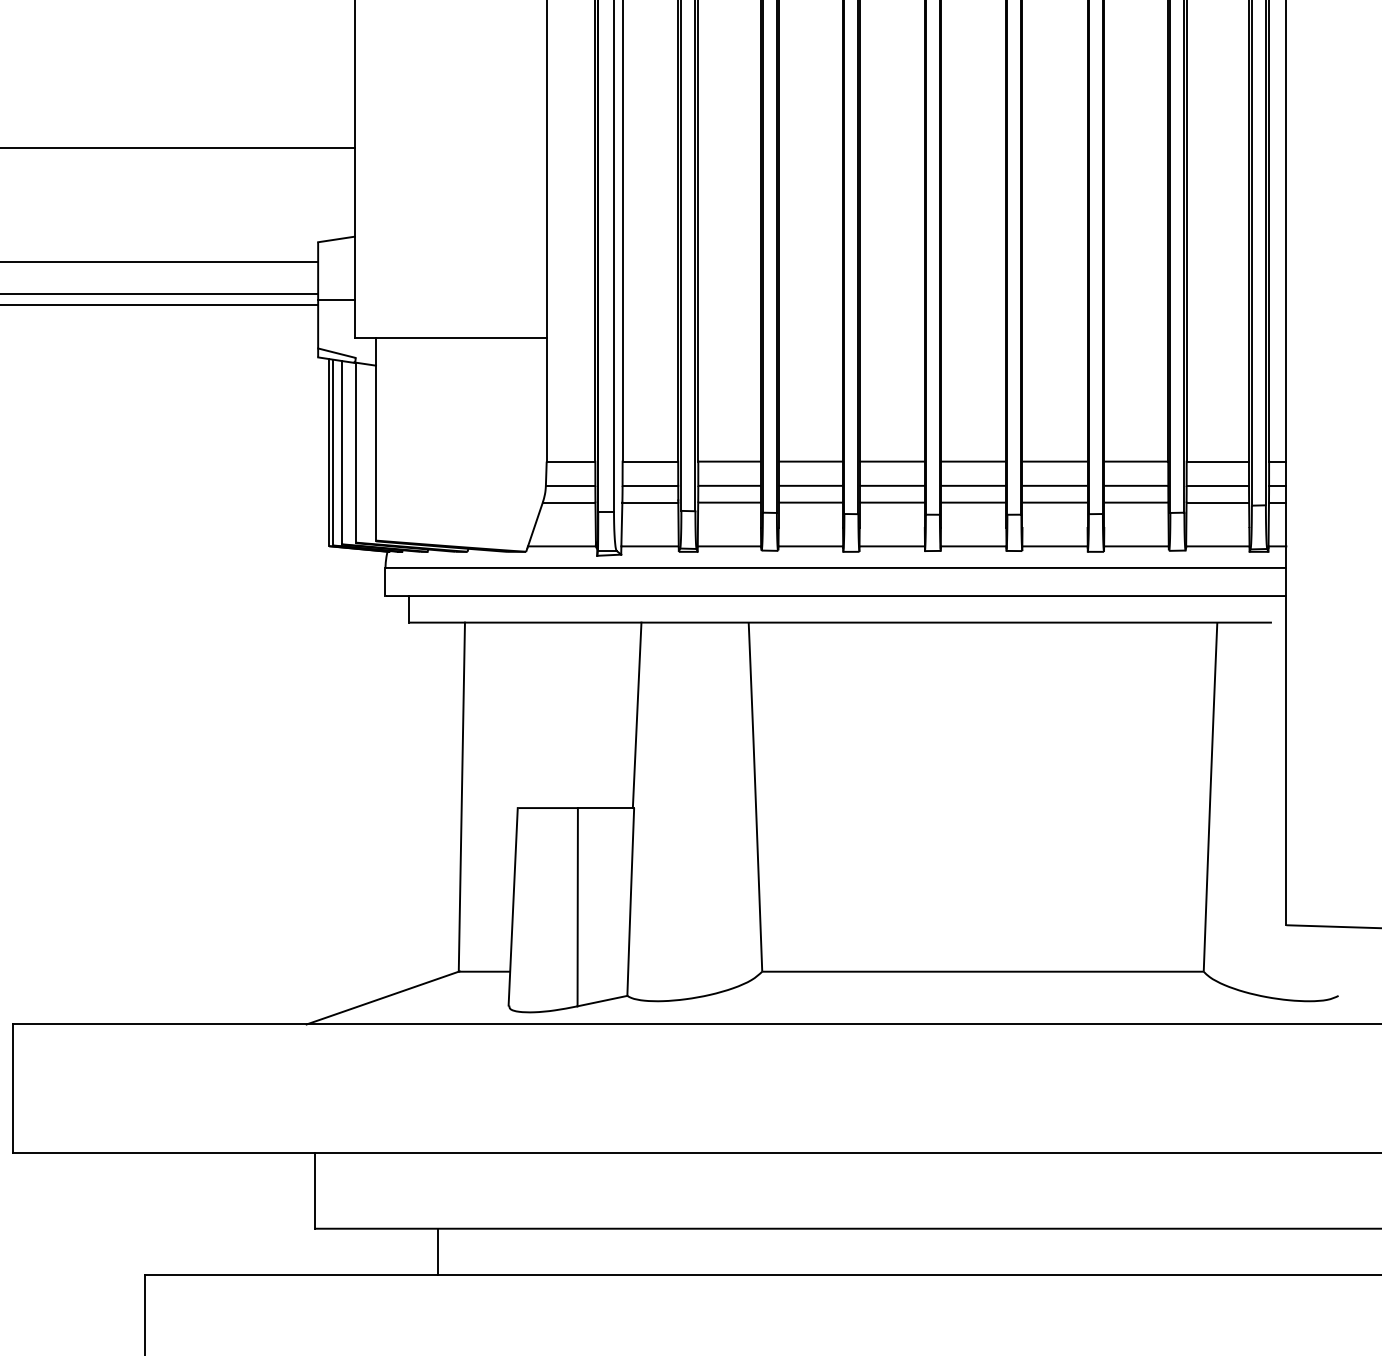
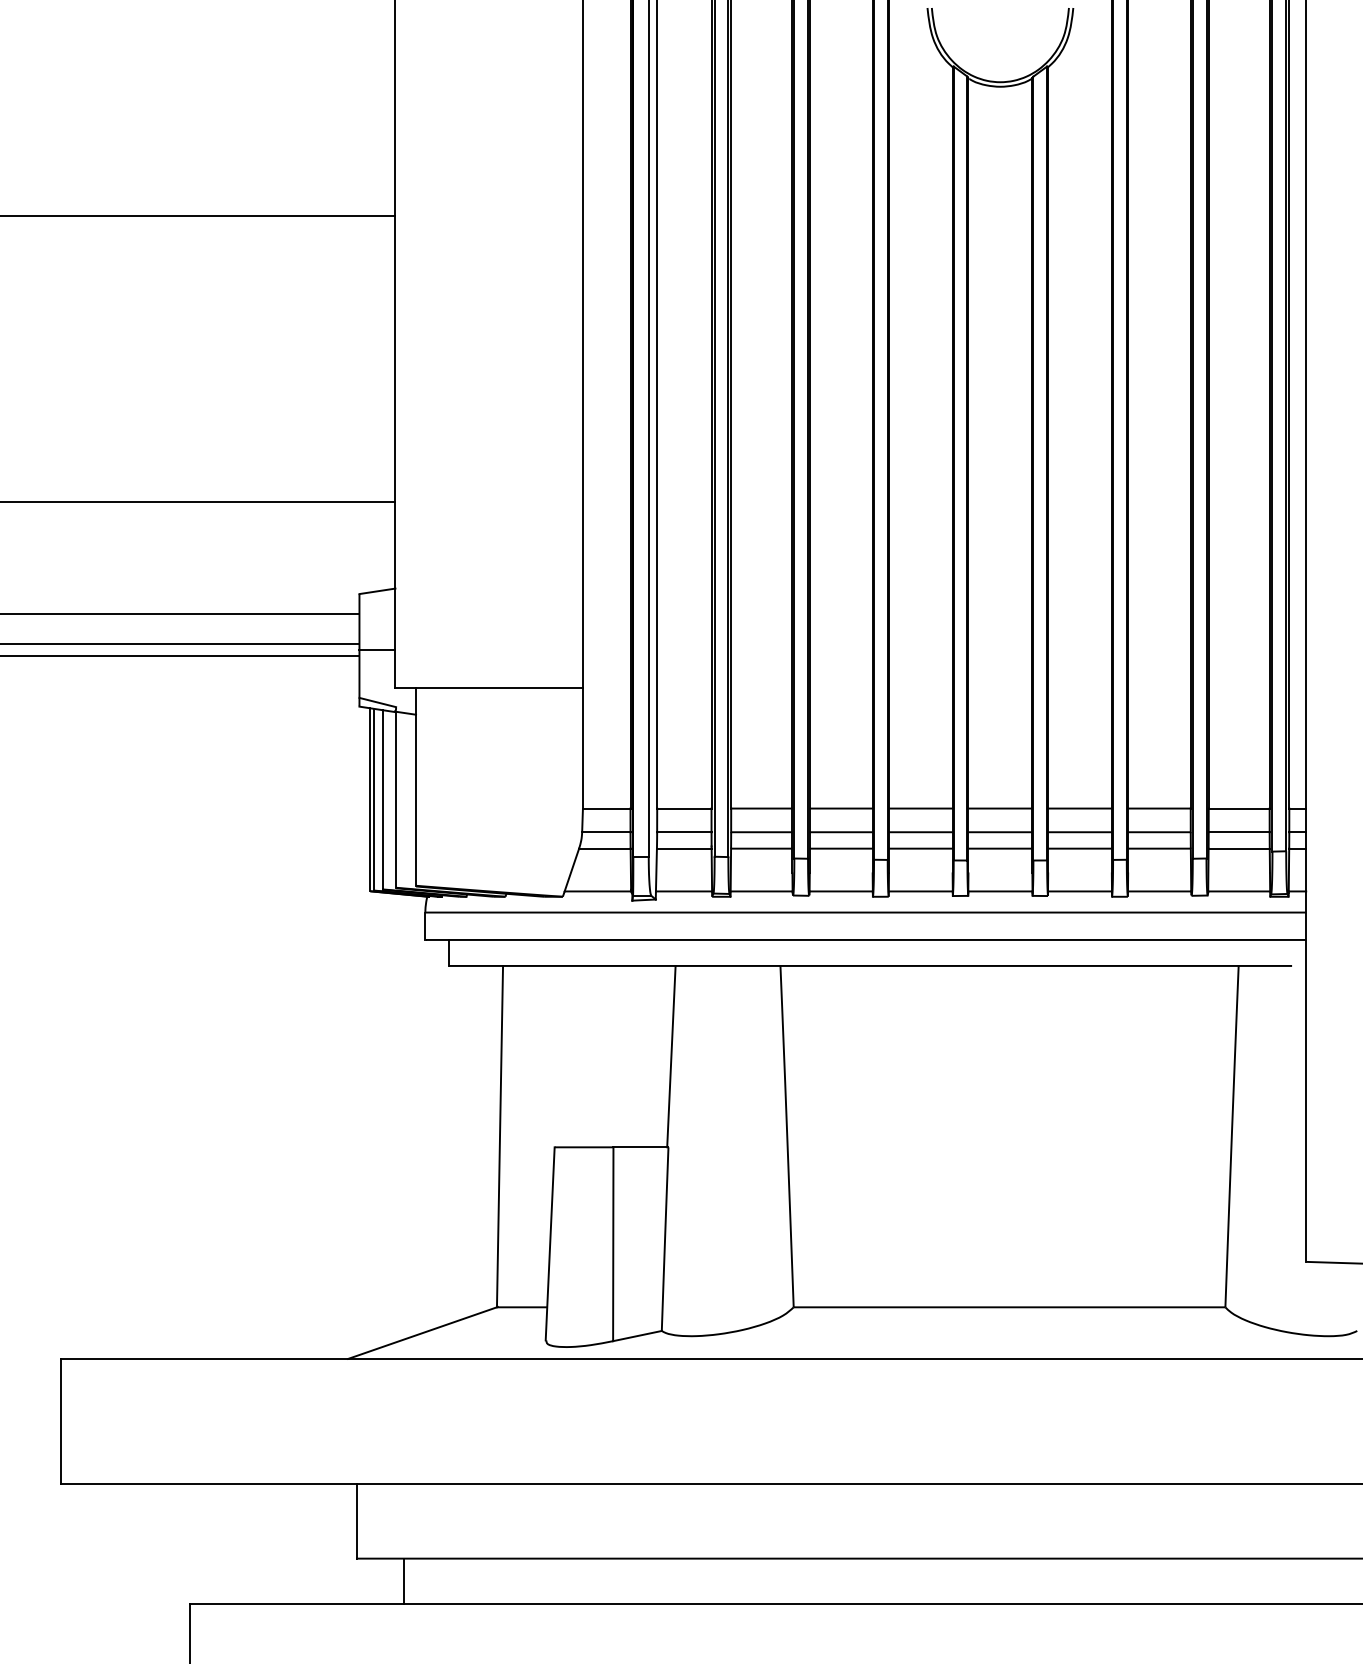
line: (438, 1252) -> (404, 1581), moved

